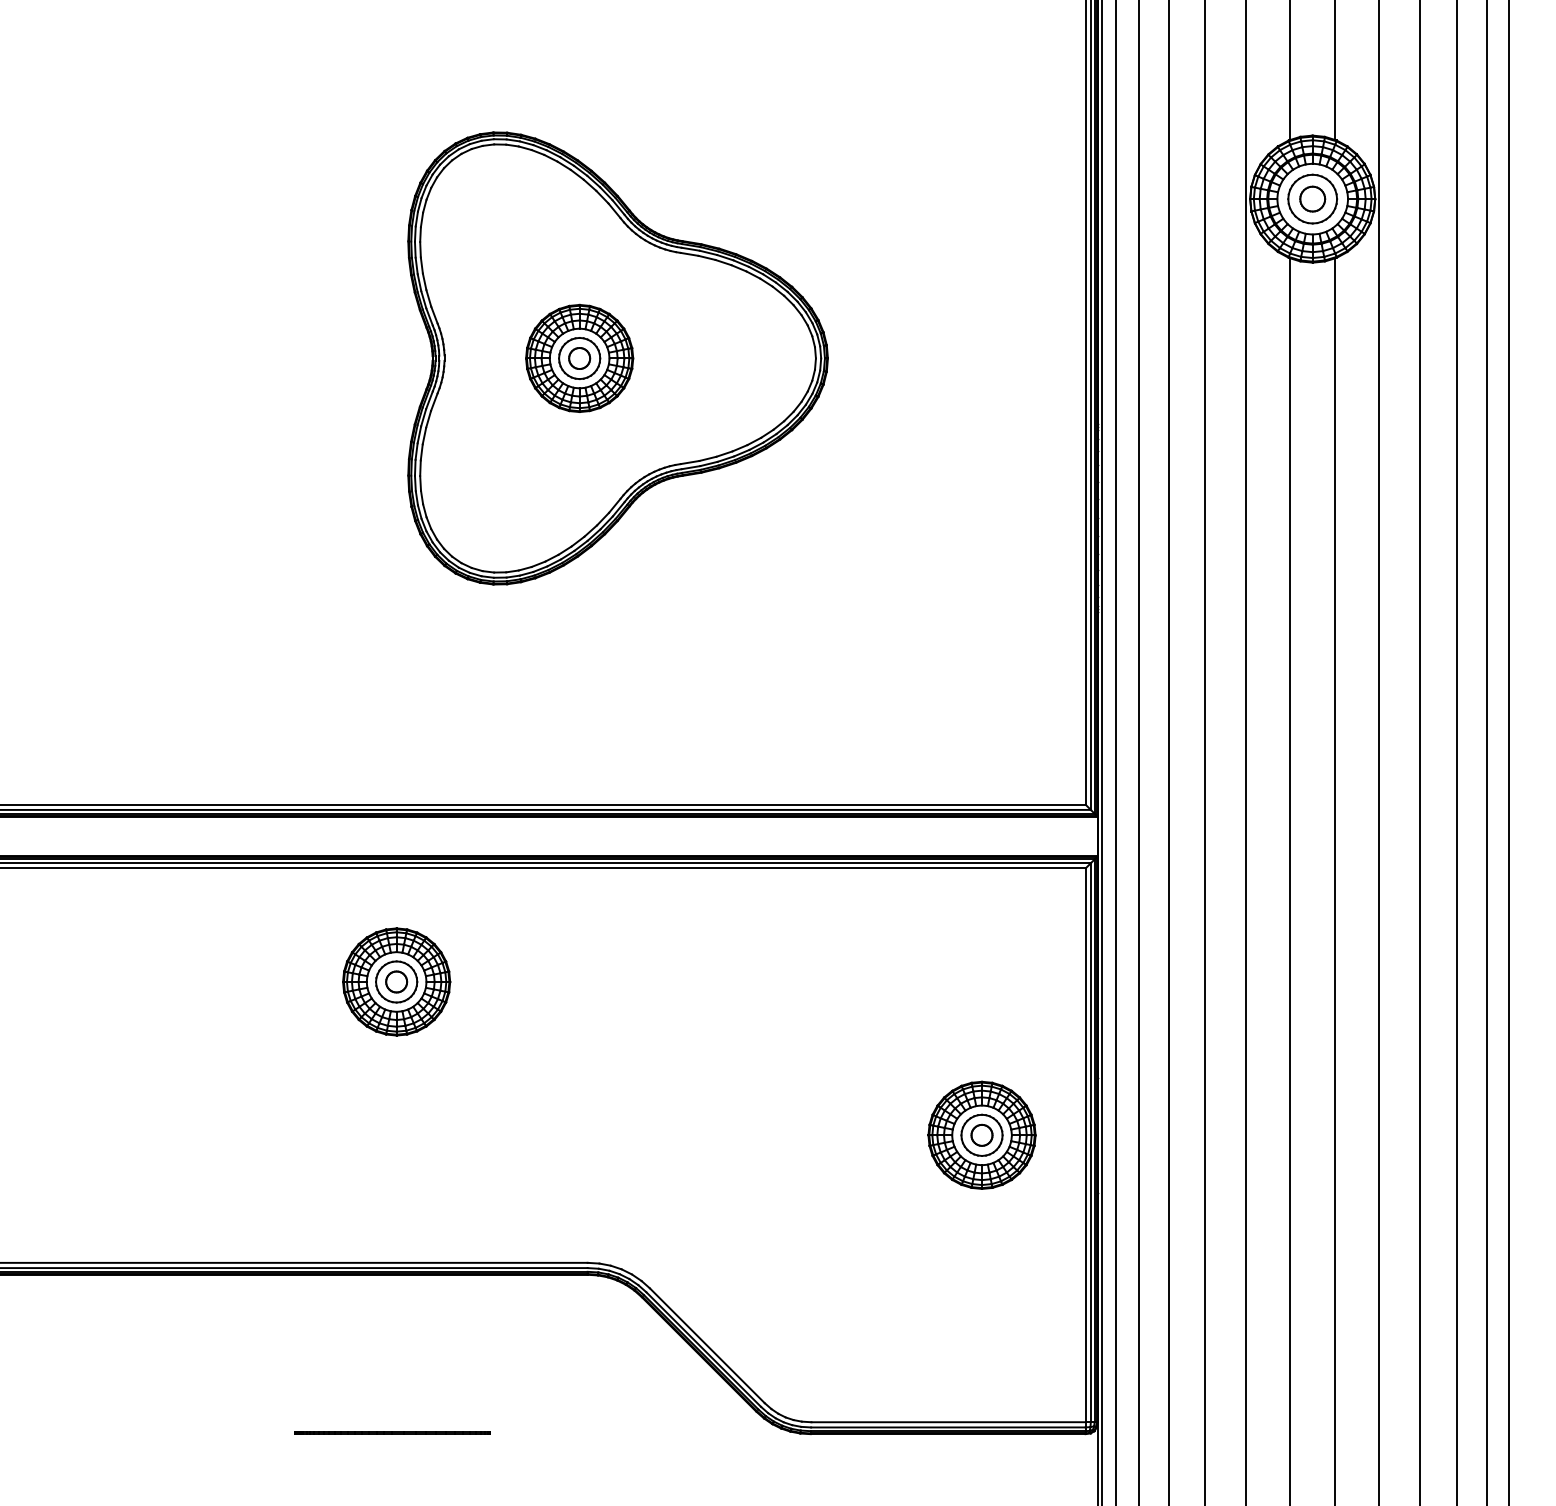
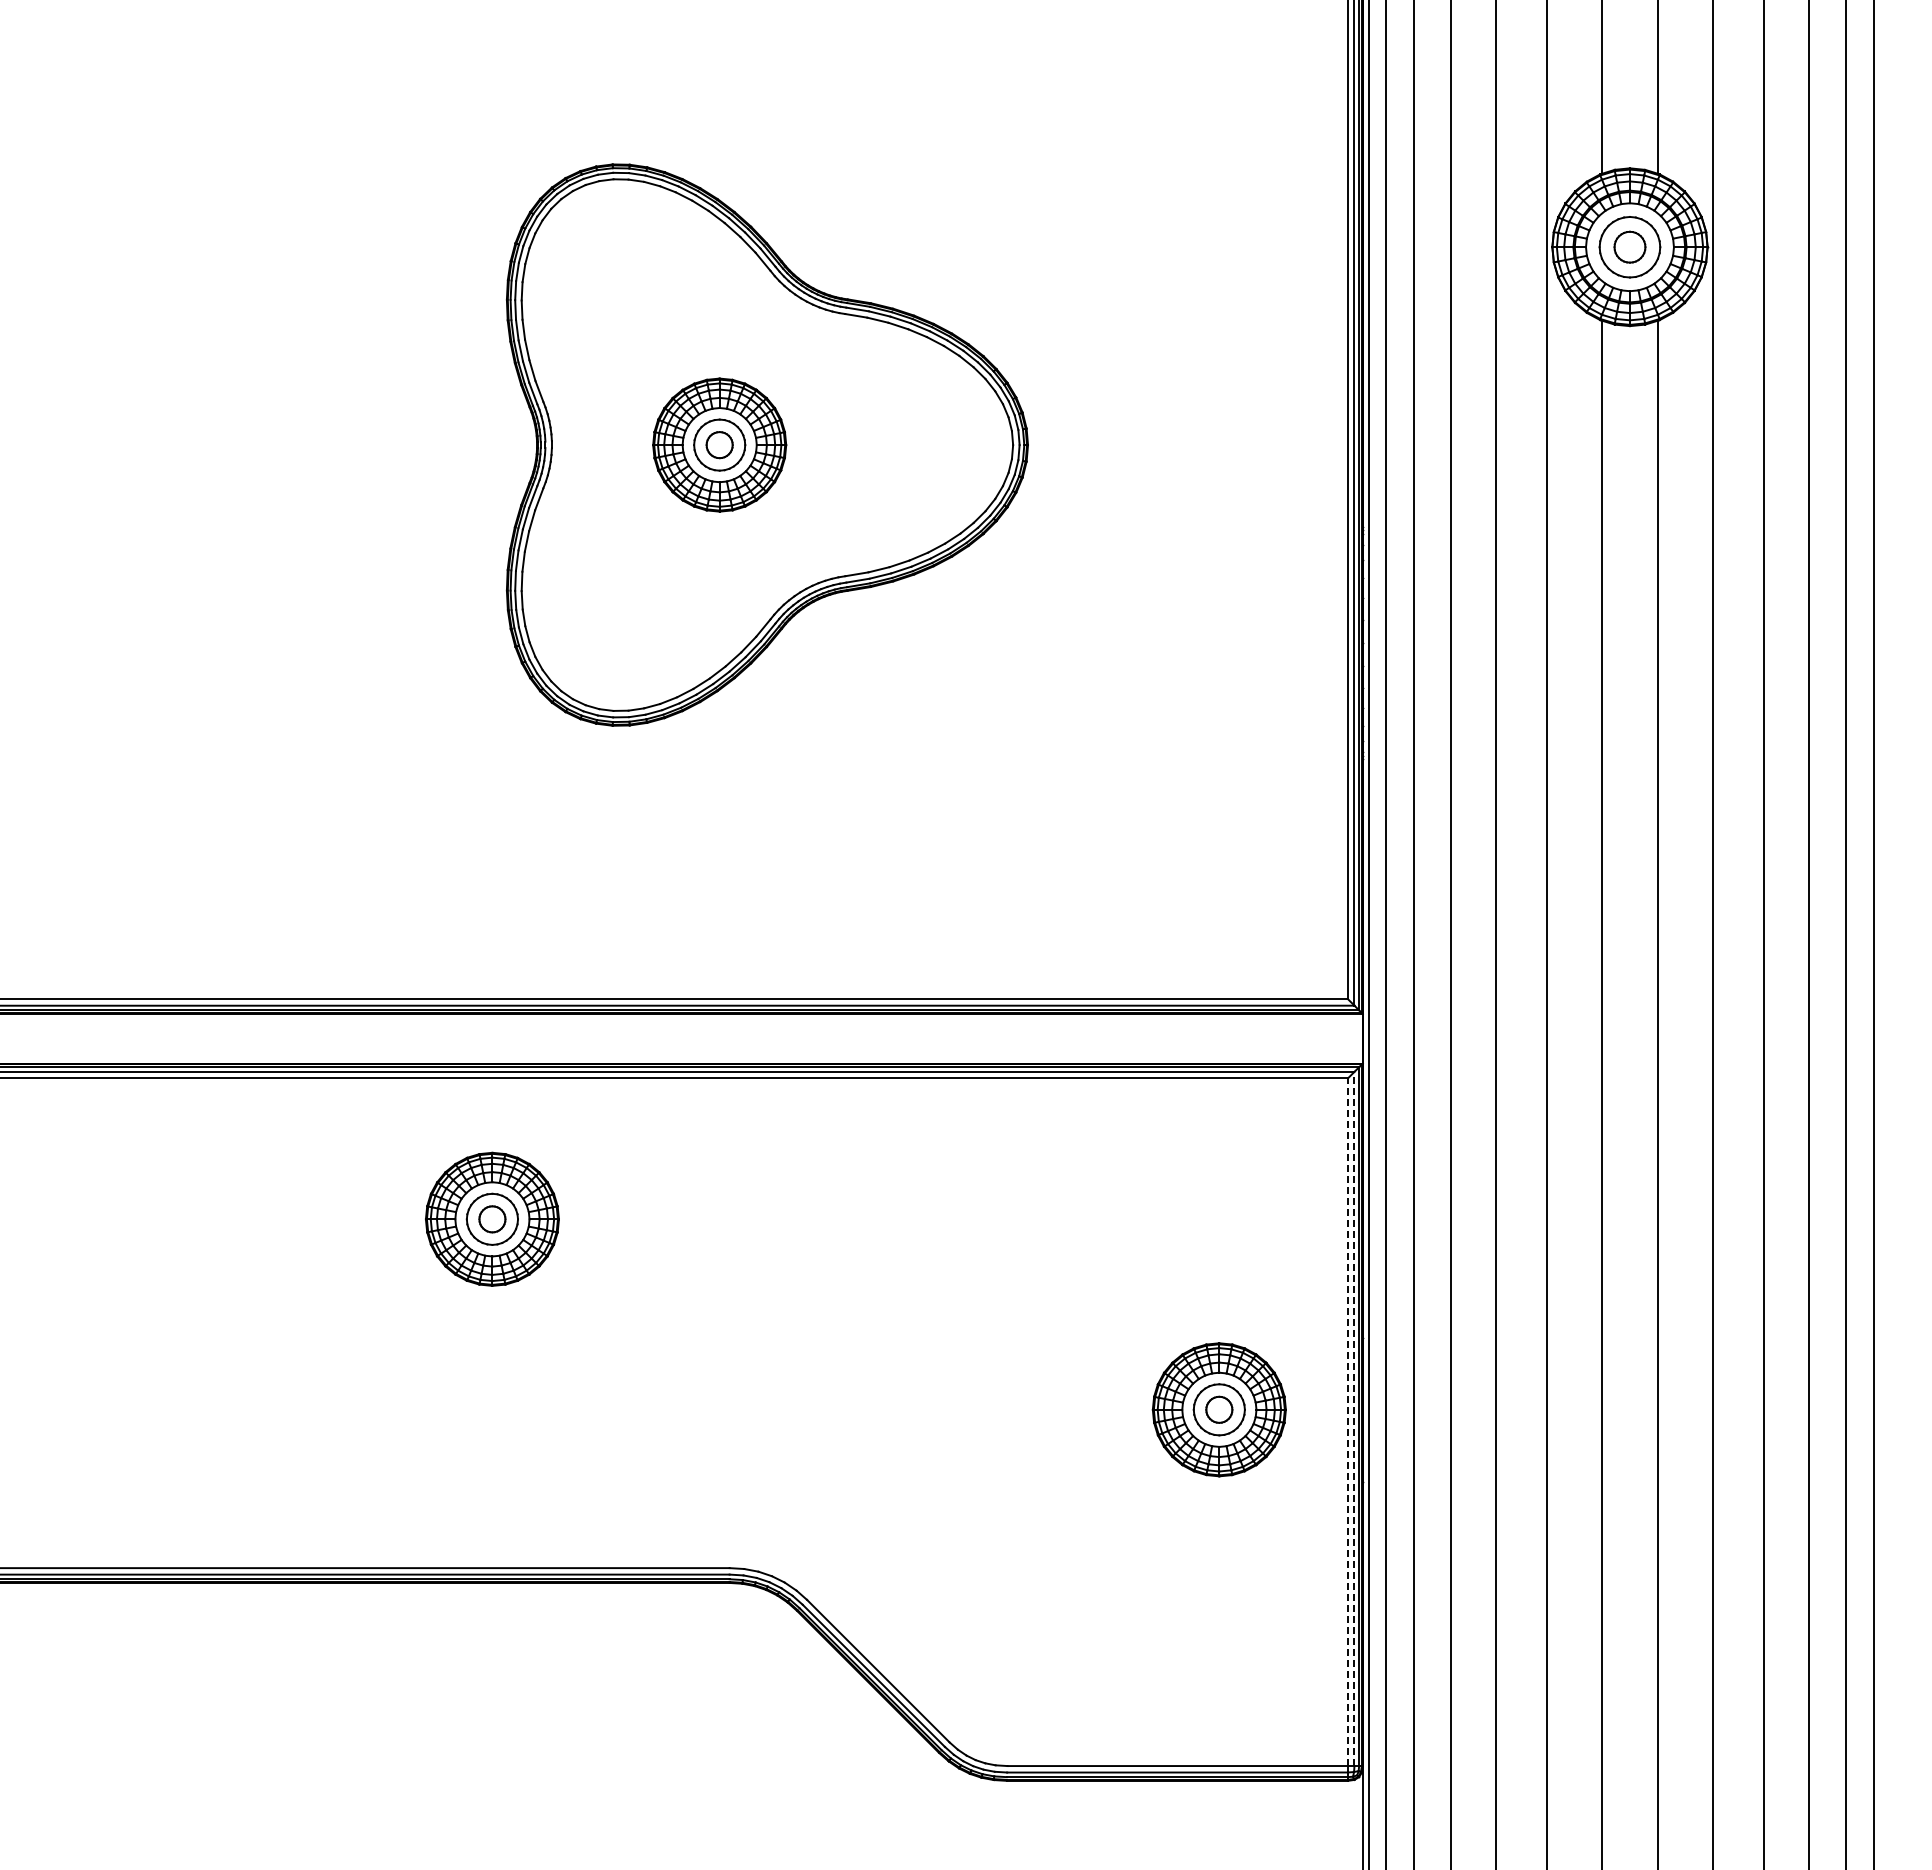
line: (1090, 1142) -> (1354, 1418), solid -> dashed
line: (1086, 1145) -> (1348, 1422), solid -> dashed
line: (392, 1432) -> (487, 1778), removed

